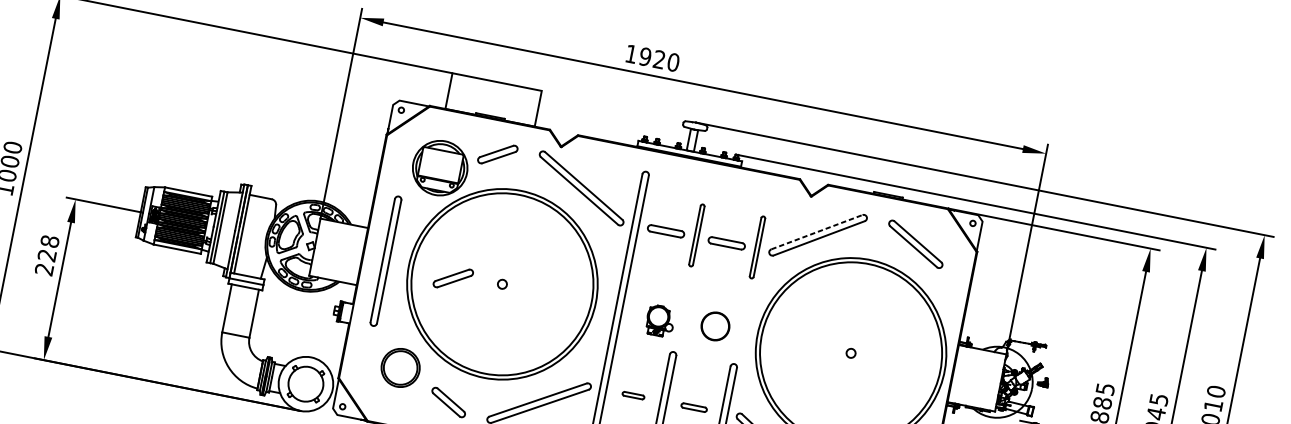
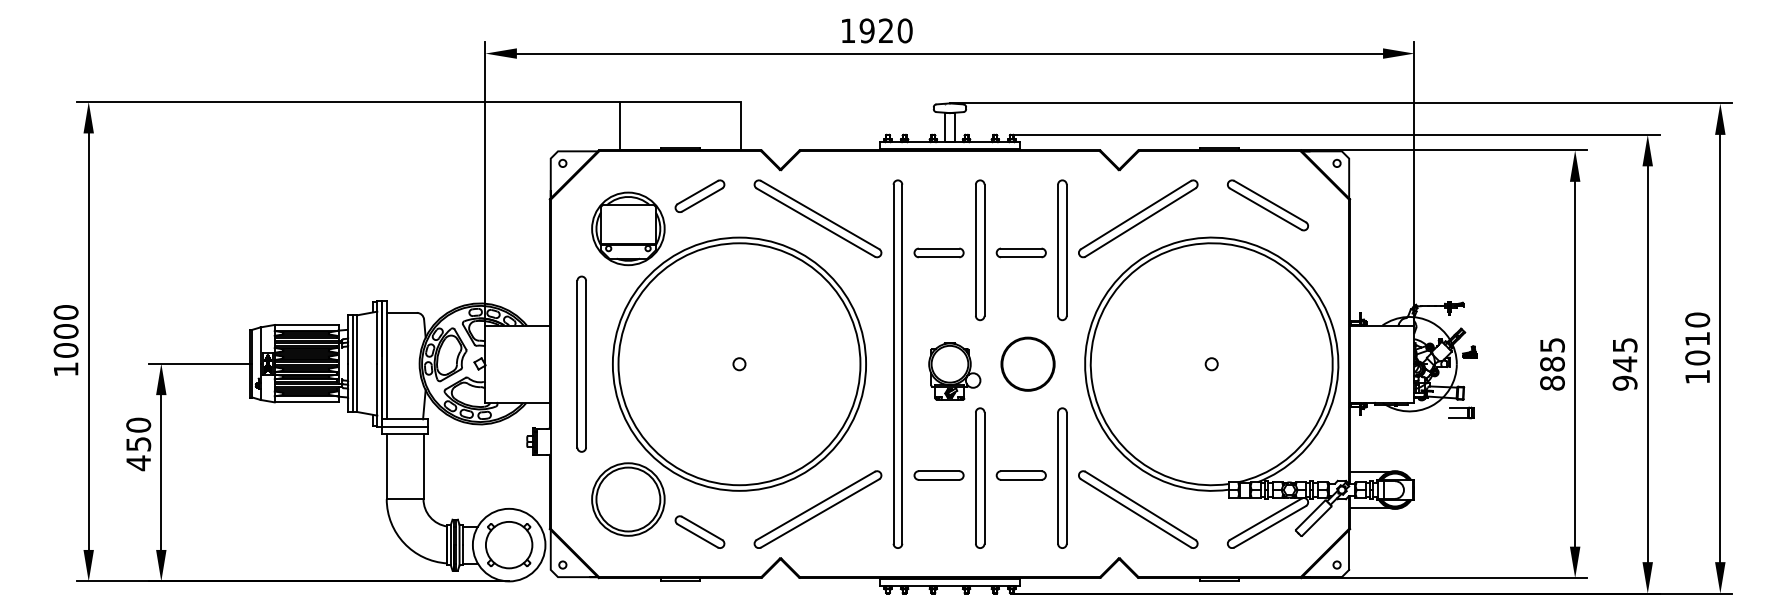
line: (817, 232) -> (1136, 215), dashed -> solid
part: (696, 235) -> (980, 250), size x1.67
part: (757, 247) -> (1062, 250), size x1.67
text: (47, 255) -> (138, 444), 228 -> 450
part: (453, 277) -> (673, 368), removed
part: (660, 321) -> (954, 371), size x1.43
circle: (715, 325) -> (1027, 363), size x1.43
part: (400, 367) -> (628, 499), size x1.43
part: (633, 395) -> (938, 475), size x1.67
part: (693, 407) -> (1020, 475), size x1.43

